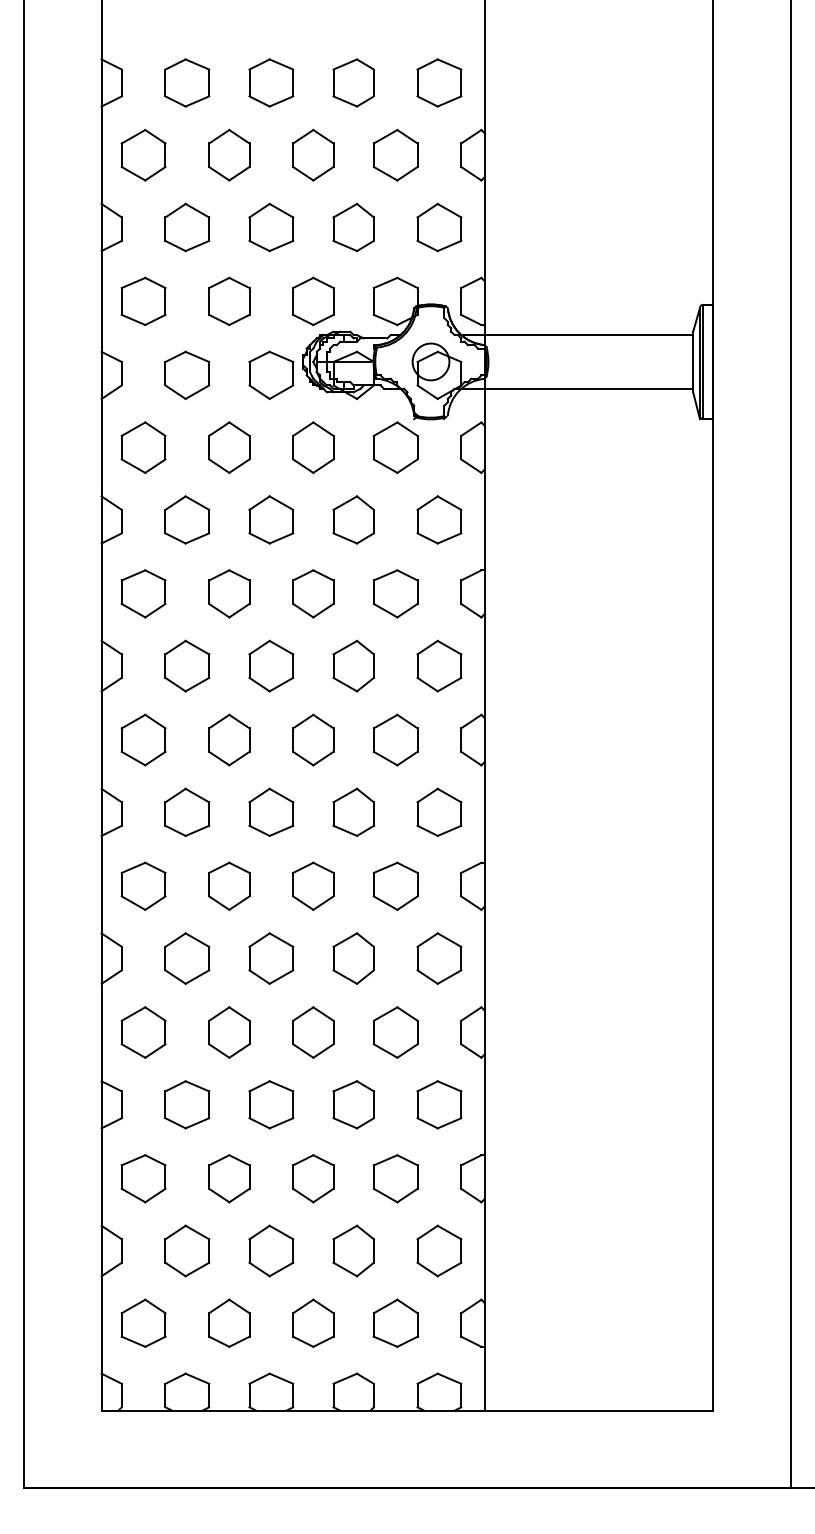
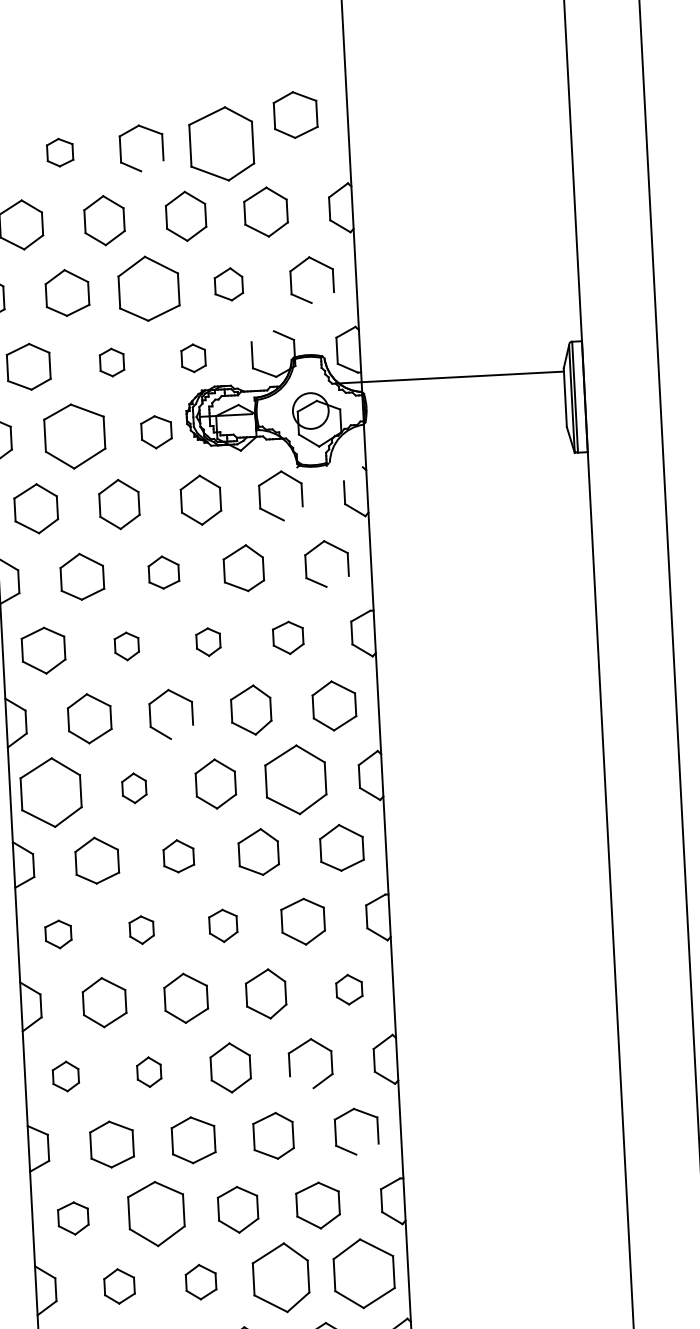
part: (187, 82) -> (60, 152), size x0.6
part: (353, 82) -> (221, 143), size x1.6
part: (439, 82) -> (295, 114), moved
line: (281, 101) -> (152, 165), removed
part: (271, 227) -> (149, 288), size x1.4
part: (353, 227) -> (228, 284), size x0.7
line: (449, 245) -> (322, 297), removed
line: (385, 282) -> (262, 336), removed
part: (229, 301) -> (112, 362), size x0.6
part: (313, 301) -> (193, 358), size x0.6
part: (187, 375) -> (75, 436), size x1.4
part: (271, 375) -> (156, 432), size x0.7
line: (575, 388) -> (452, 429), removed
line: (471, 428) -> (353, 473), removed
line: (407, 465) -> (293, 512), removed
part: (271, 519) -> (164, 572), size x0.7
line: (449, 538) -> (337, 581), removed
part: (229, 593) -> (127, 646), size x0.6
part: (313, 593) -> (208, 641), size x0.6
part: (395, 593) -> (288, 637), size x0.7
line: (281, 684) -> (182, 731), removed
part: (143, 739) -> (50, 792), size x1.4
part: (229, 739) -> (134, 787), size x0.6
part: (395, 739) -> (295, 779), size x1.4
part: (271, 811) -> (178, 855), size x0.7
part: (143, 885) -> (58, 933), size x0.6
part: (229, 885) -> (141, 929), size x0.6
part: (313, 885) -> (223, 925), size x0.7
part: (439, 958) -> (349, 989), size x0.6
part: (143, 1032) -> (65, 1076), size x0.6
part: (229, 1032) -> (149, 1072), size x0.6
line: (385, 1050) -> (301, 1081), removed
line: (449, 1123) -> (367, 1149), removed
part: (143, 1178) -> (73, 1218), size x0.7
part: (229, 1178) -> (156, 1213), size x1.4
part: (187, 1250) -> (119, 1285), size x0.7
part: (271, 1250) -> (201, 1281), size x0.7
part: (353, 1250) -> (280, 1277), size x1.4
part: (439, 1250) -> (364, 1273), size x1.4

